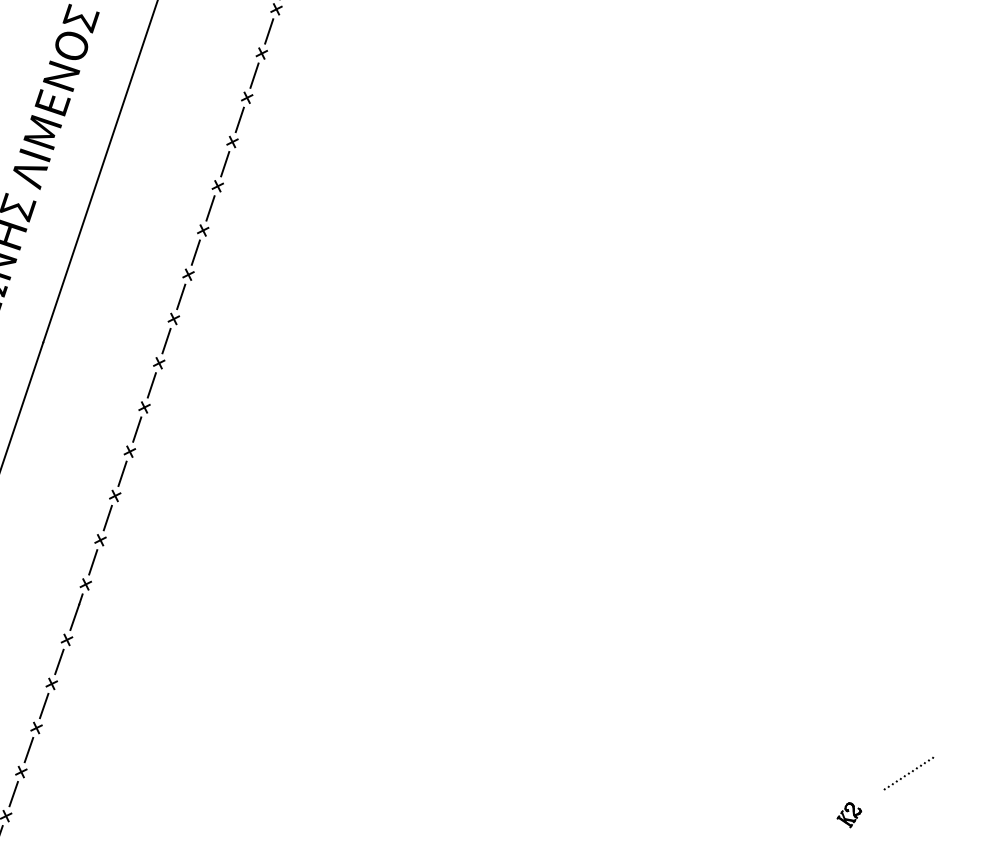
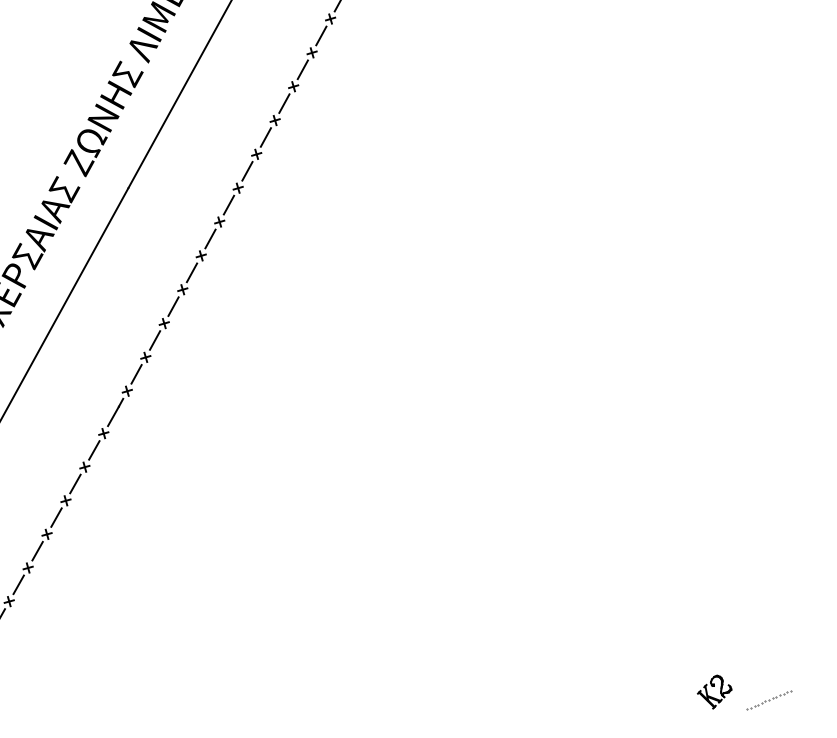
part: (909, 774) -> (769, 700), moved
part: (849, 814) -> (714, 691), size x1.67

